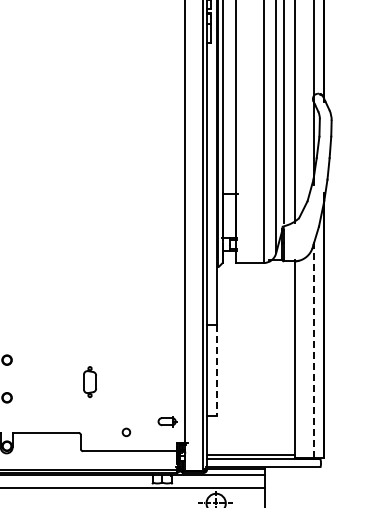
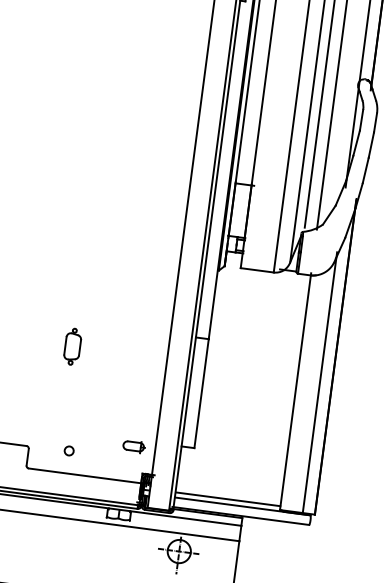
line: (313, 348) -> (319, 382), dashed -> solid
line: (217, 370) -> (201, 393), dashed -> solid
part: (89, 382) -> (72, 347), moved
circle: (126, 432) -> (69, 451), moved

